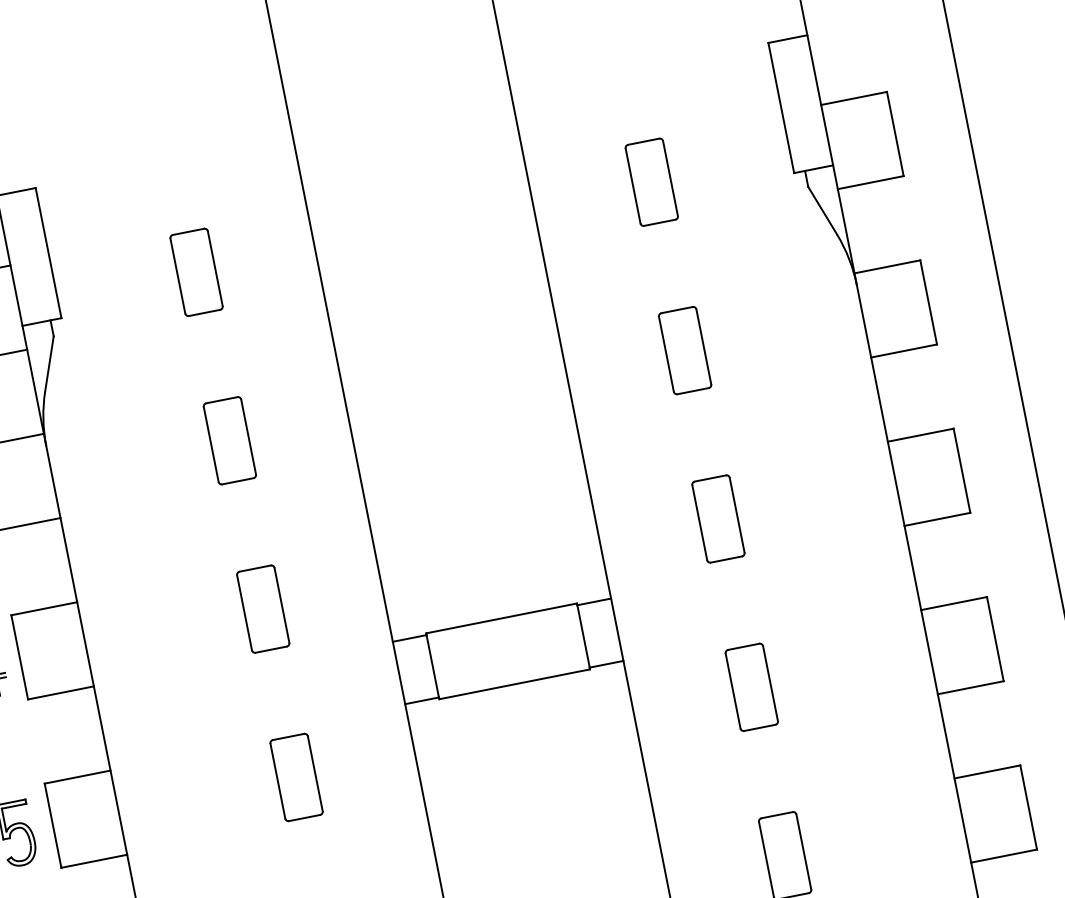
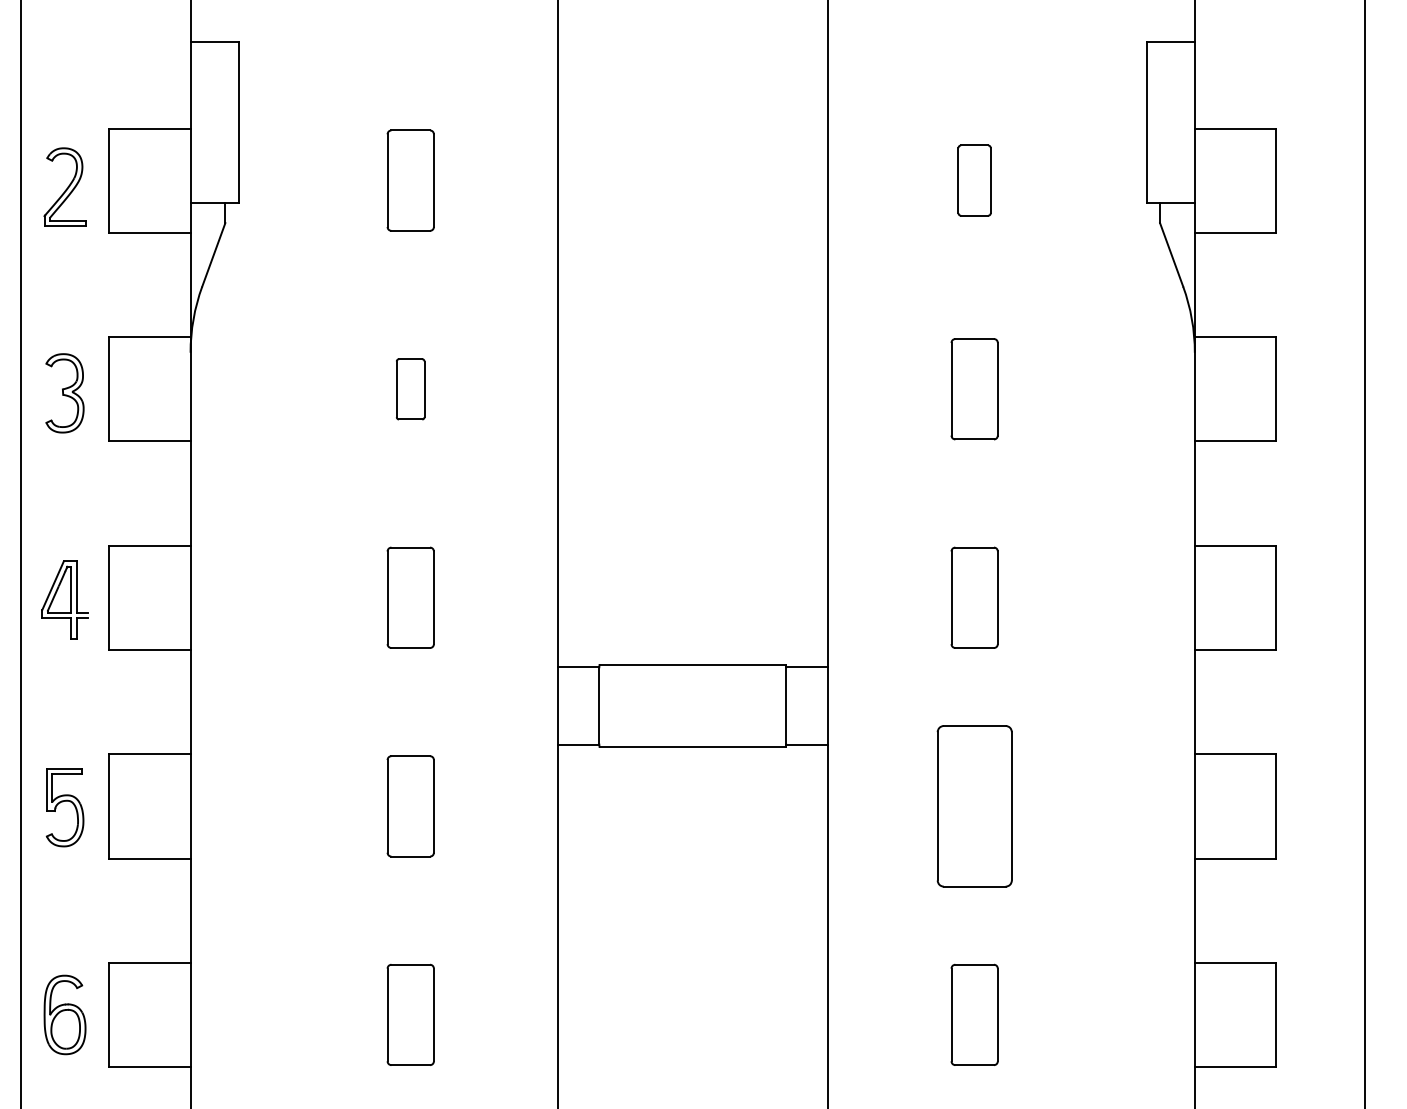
part: (651, 182) -> (974, 180), size x0.7
part: (229, 441) -> (410, 389), size x0.6
part: (751, 687) -> (974, 806), size x1.6

